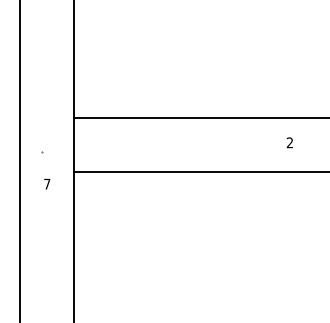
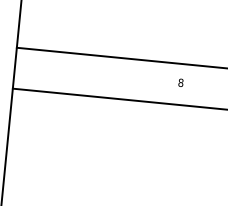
text: (289, 142) -> (180, 82), 2 -> 8

